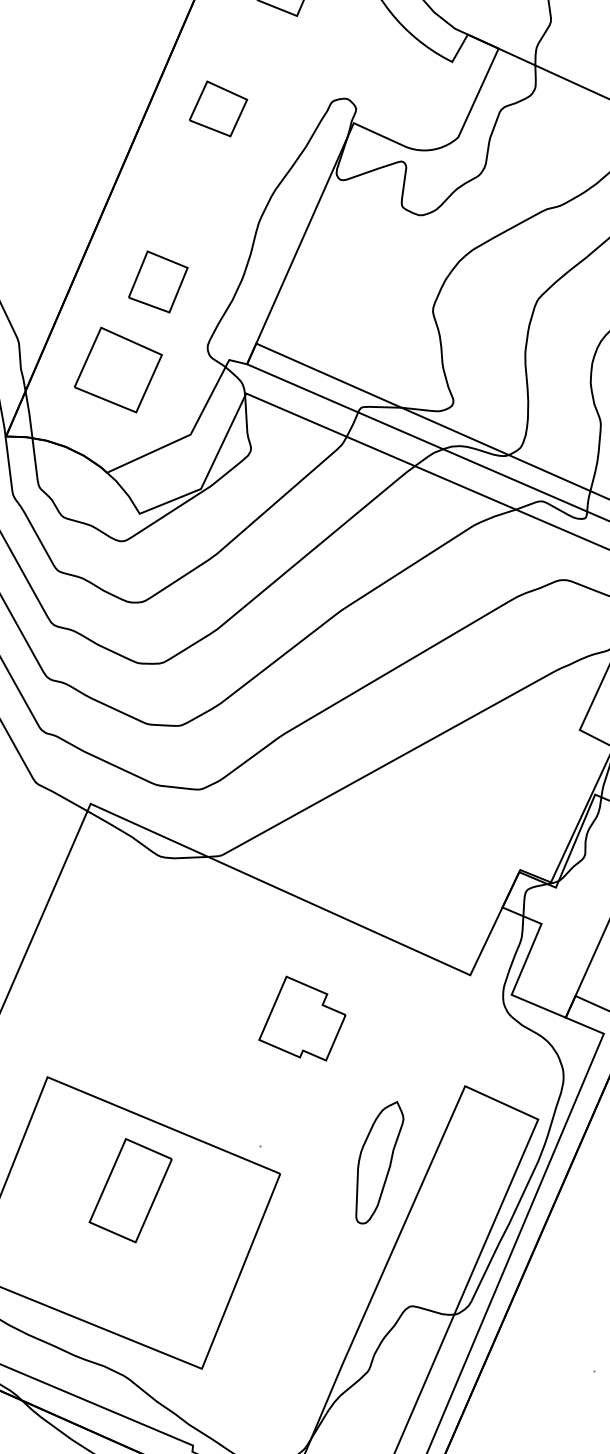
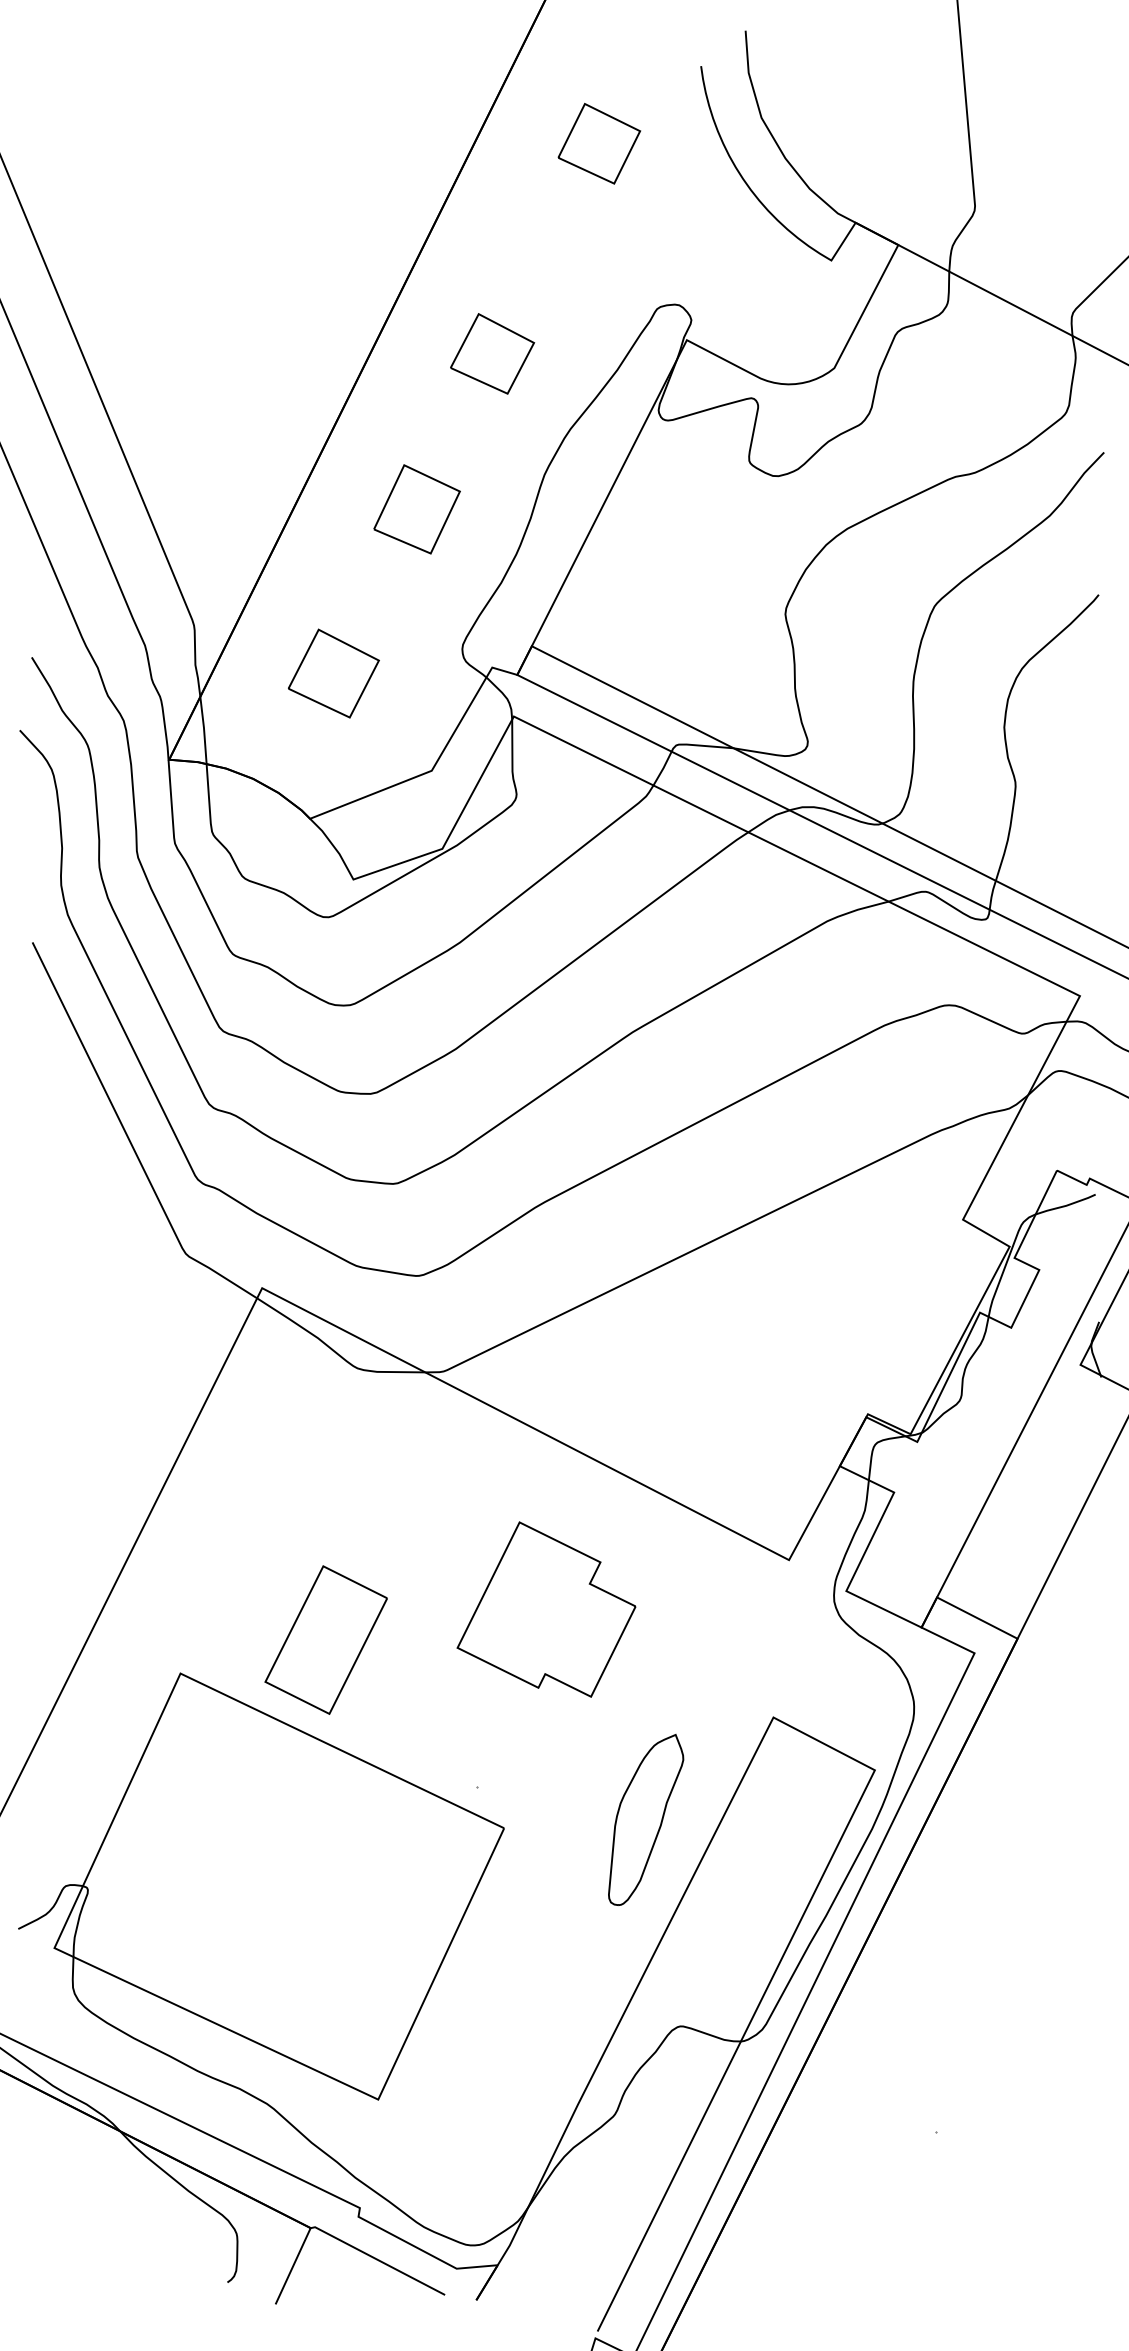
part: (218, 108) -> (492, 353), moved
part: (157, 282) -> (416, 509), moved
part: (118, 370) -> (333, 673), size x0.71
part: (301, 1018) -> (546, 1609), size x1.43
part: (130, 1190) -> (325, 1639), moved

